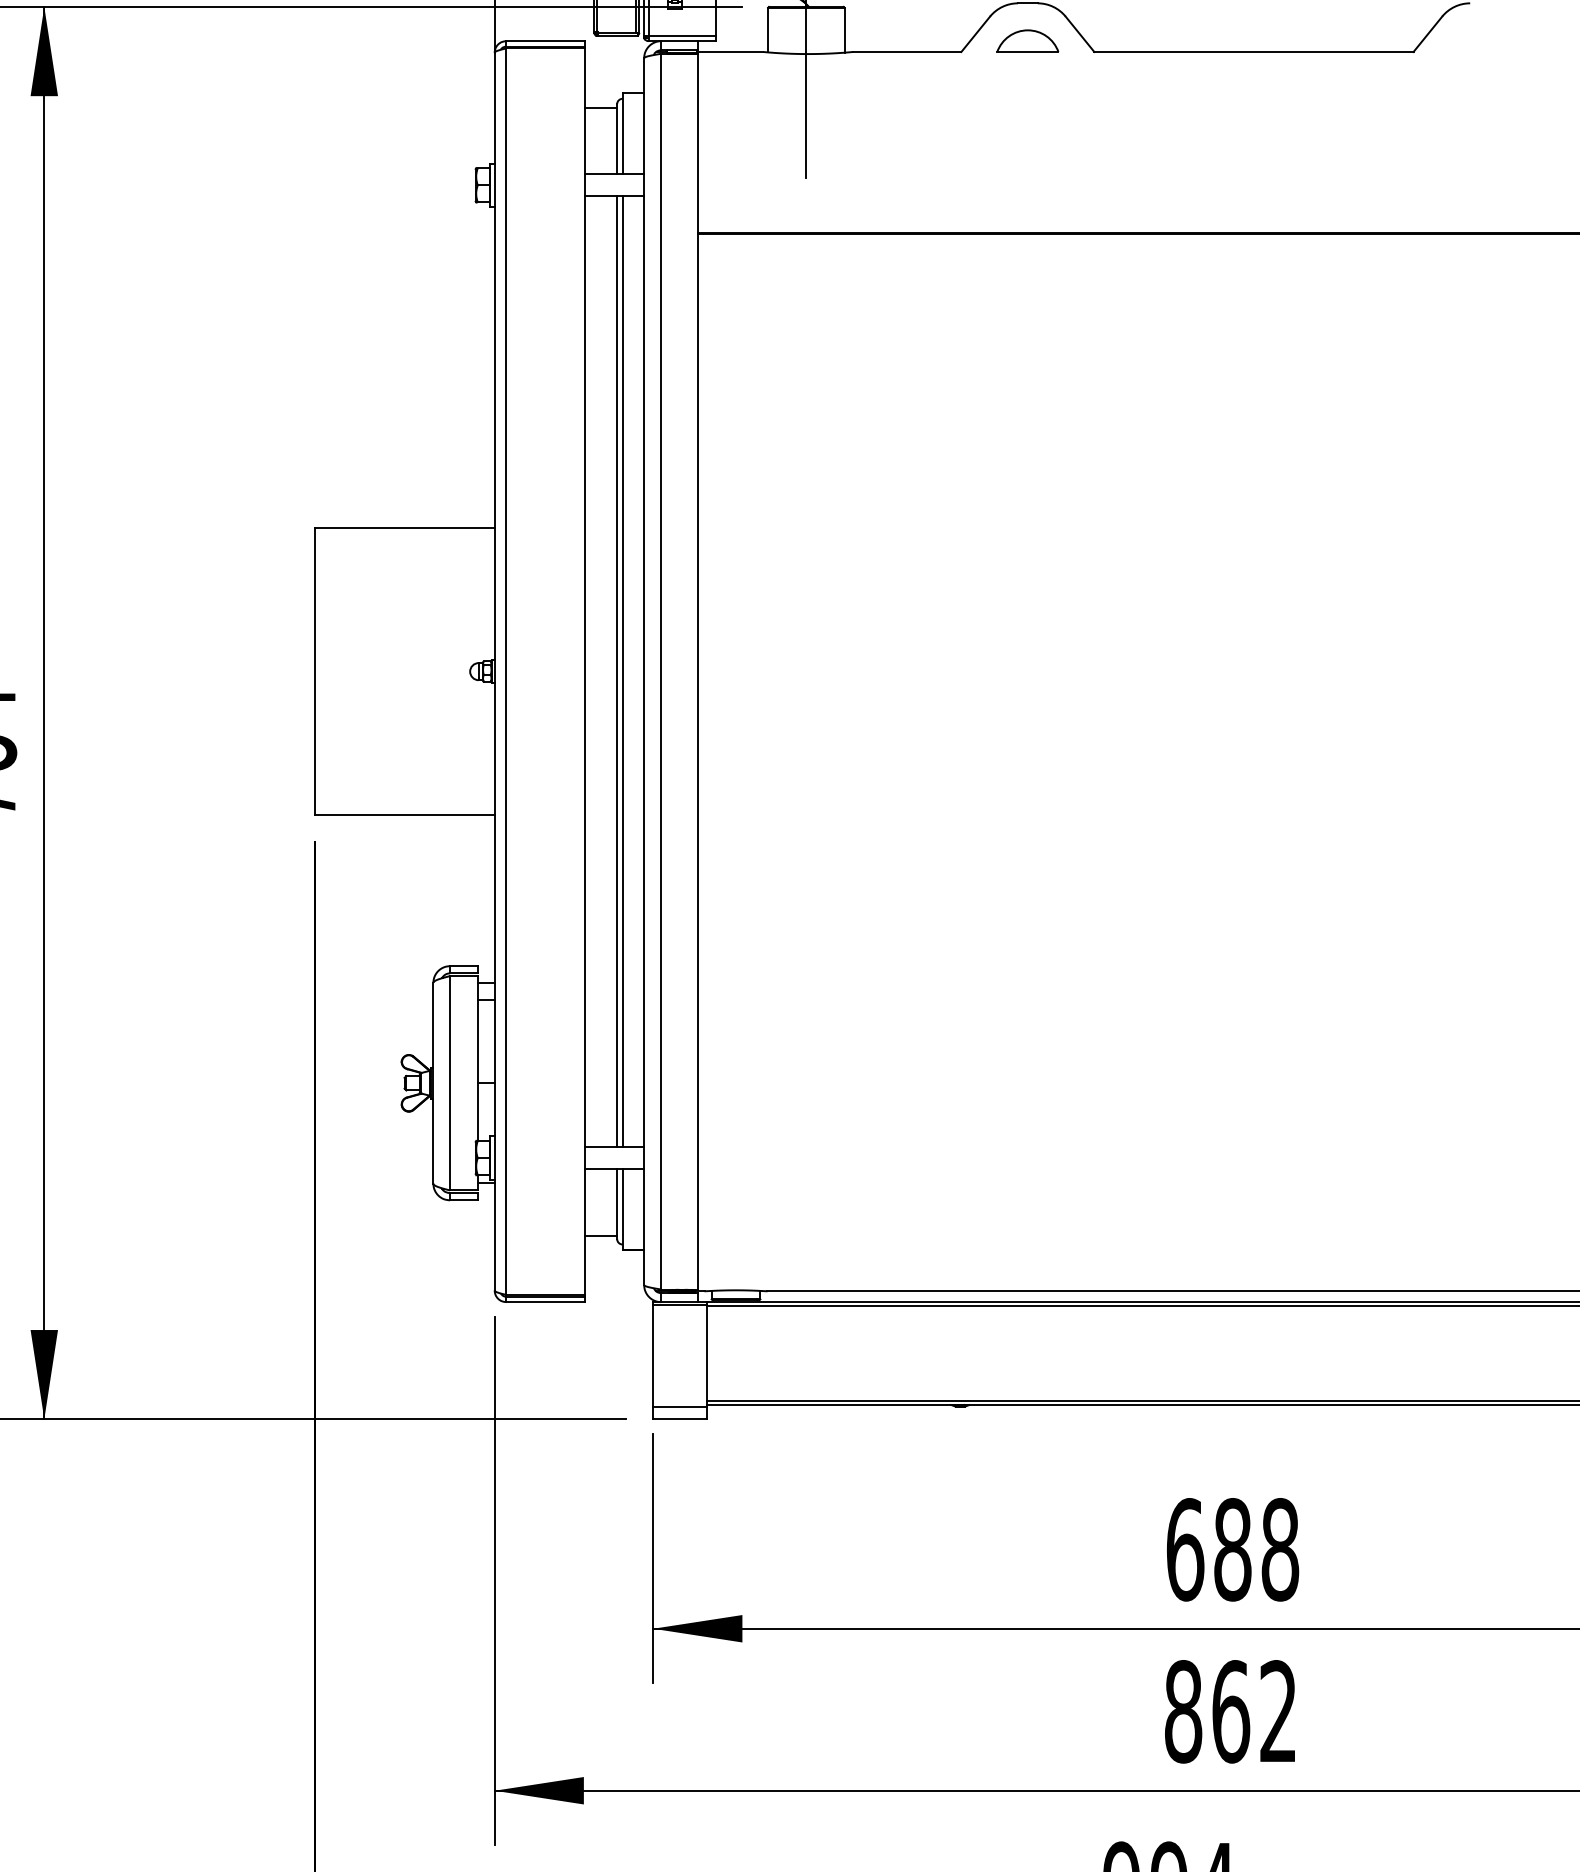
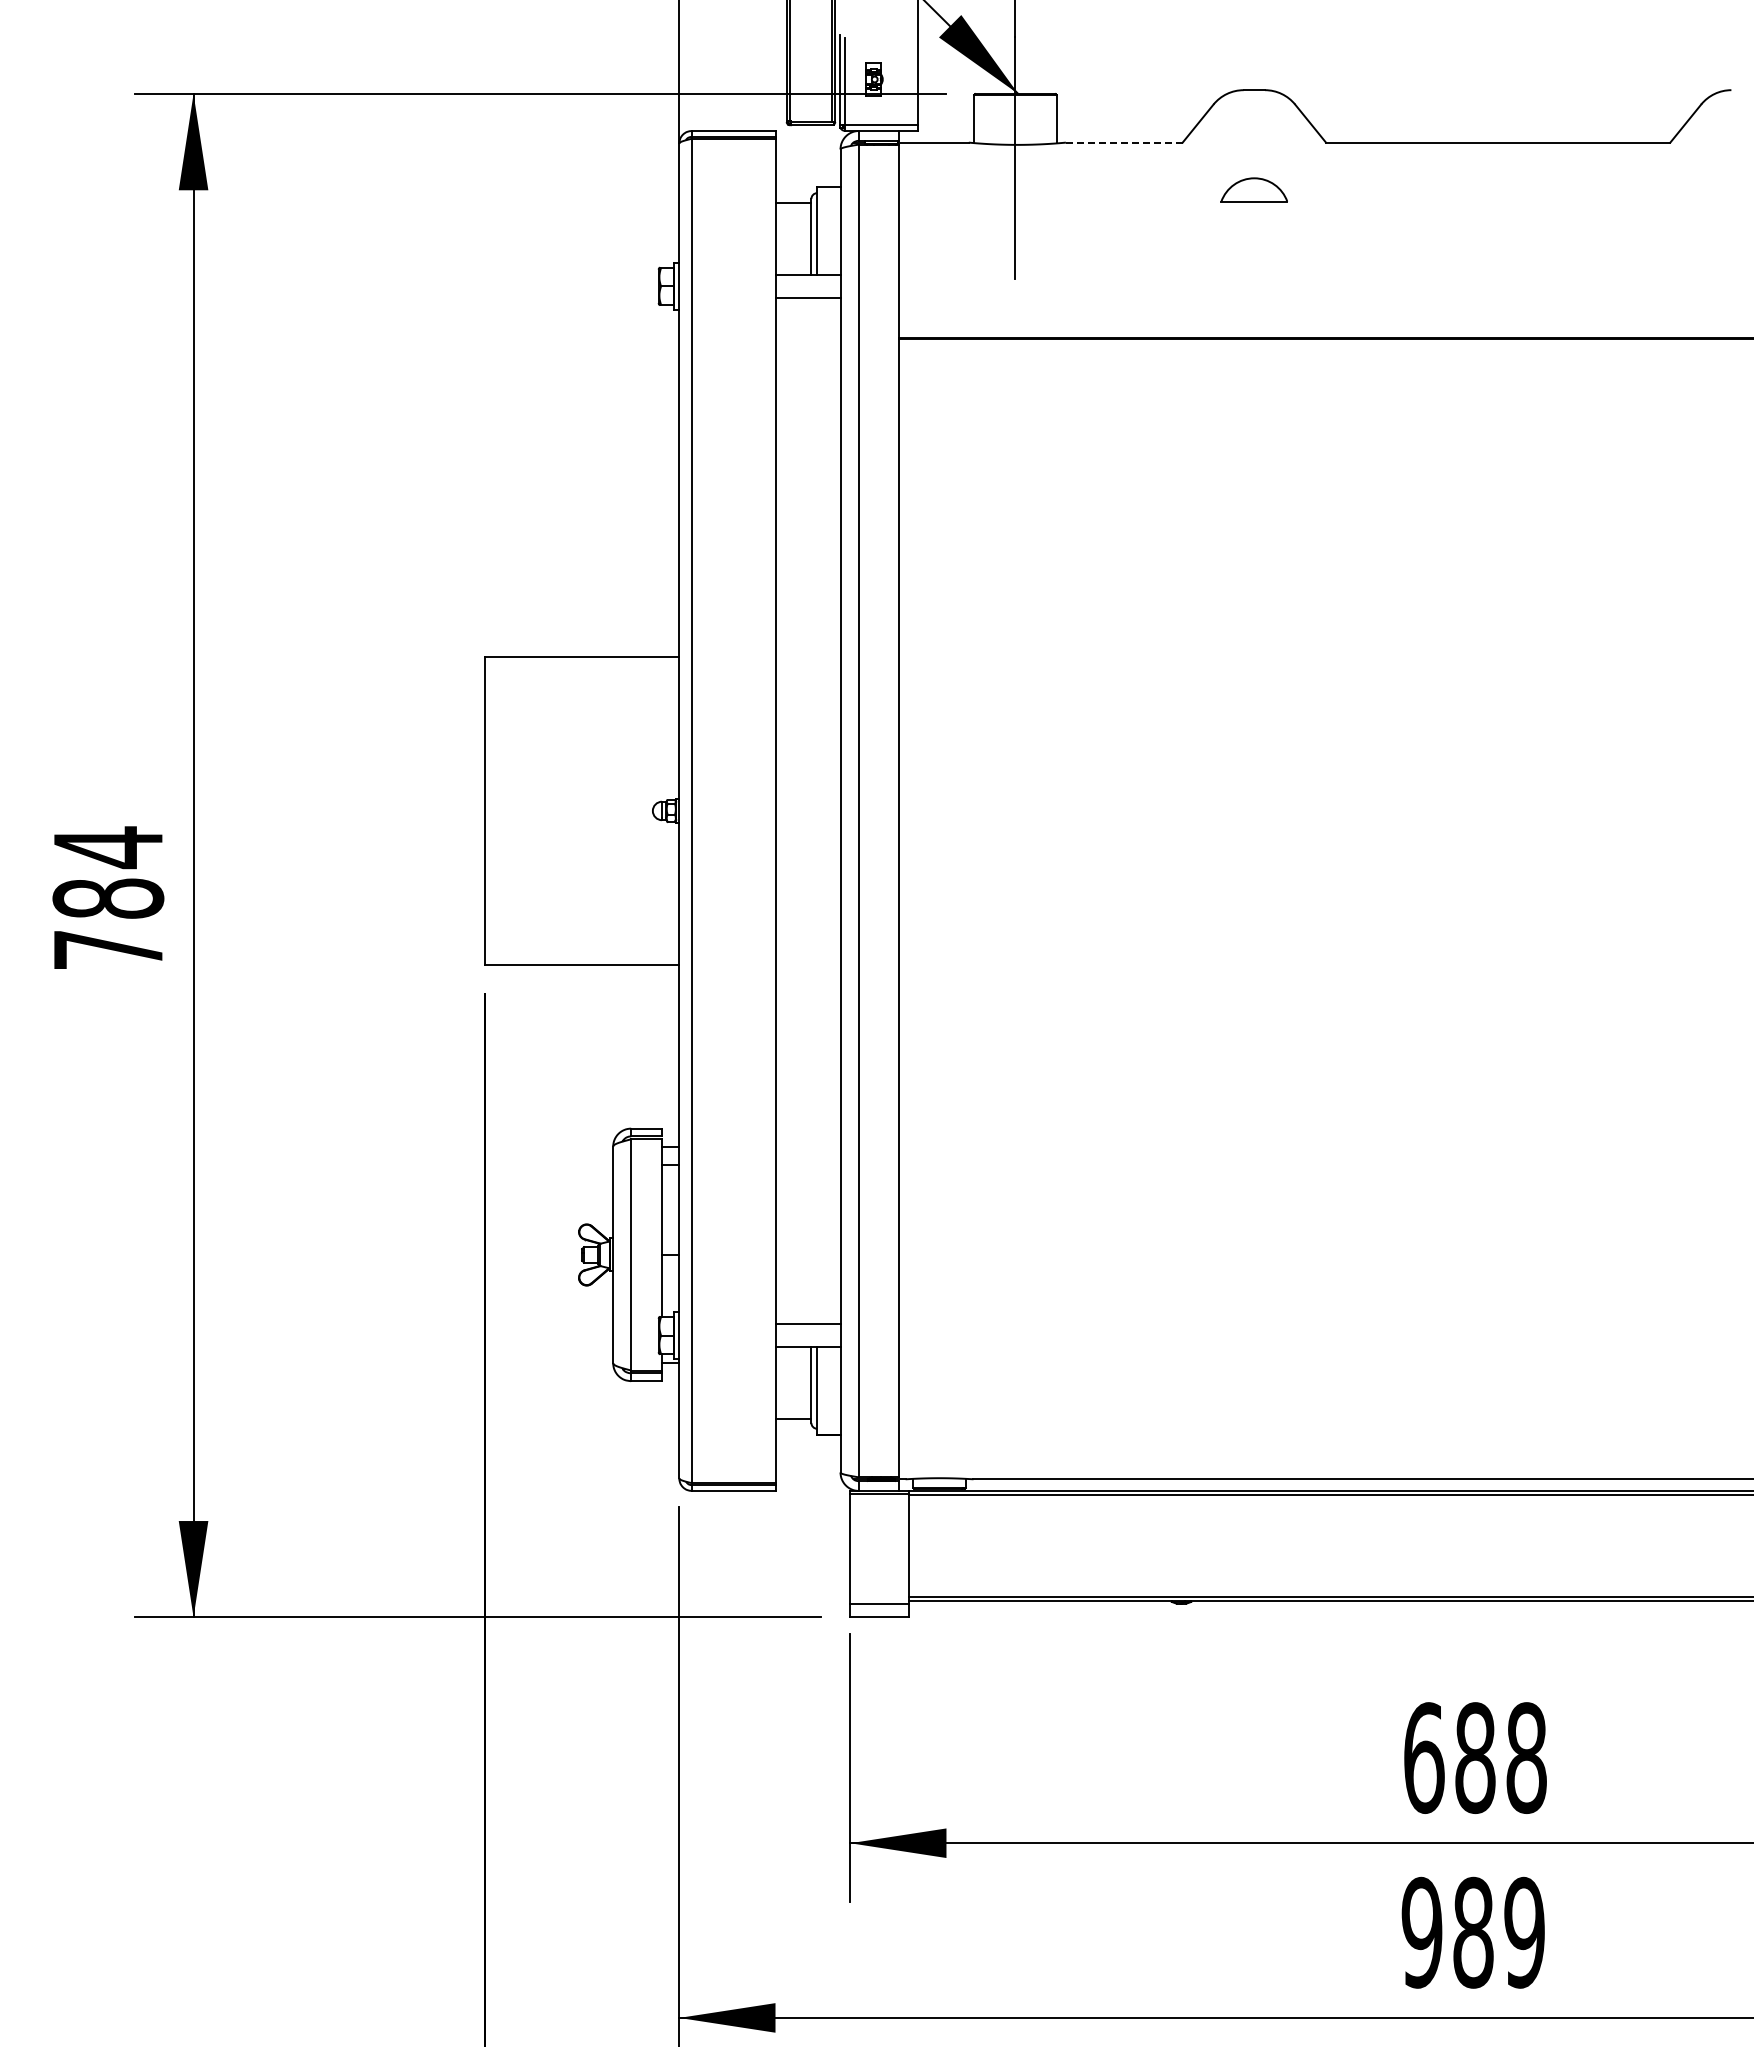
part: (1027, 40) -> (1253, 189), moved
line: (906, 51) -> (1123, 142), solid -> dashed
line: (617, 671) -> (811, 810), removed
line: (622, 671) -> (817, 810), removed
text: (1230, 1711) -> (1472, 1932), 862 -> 989

